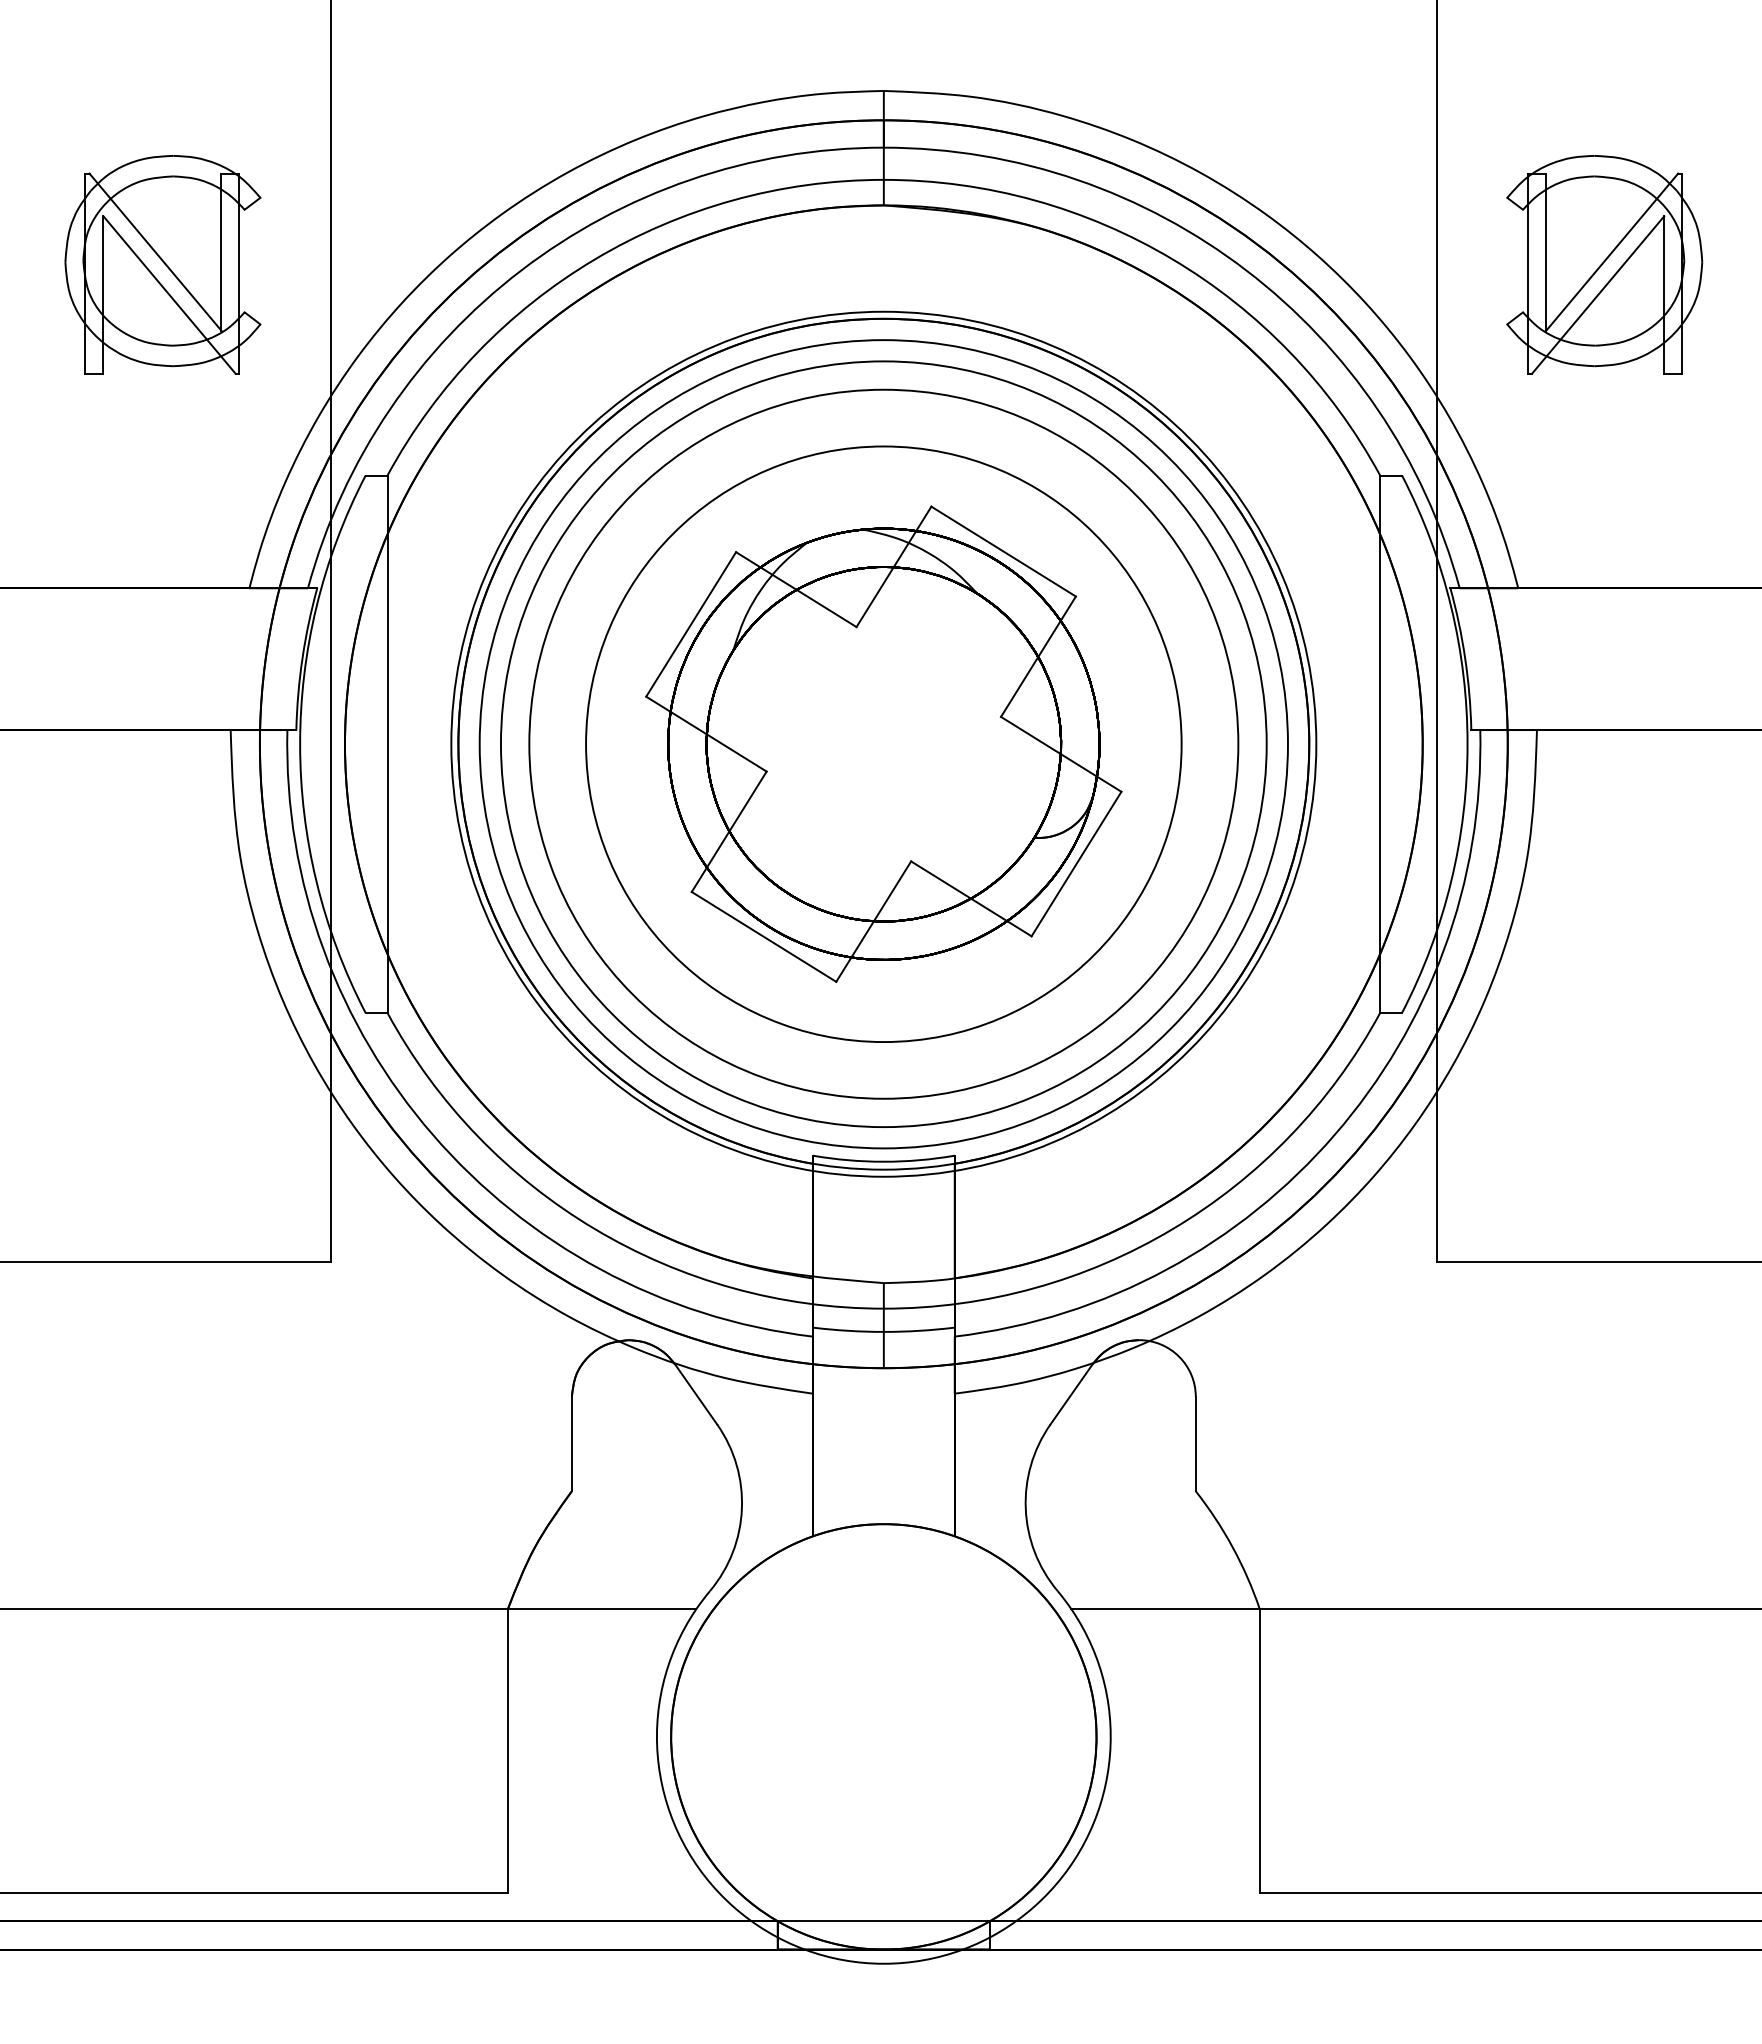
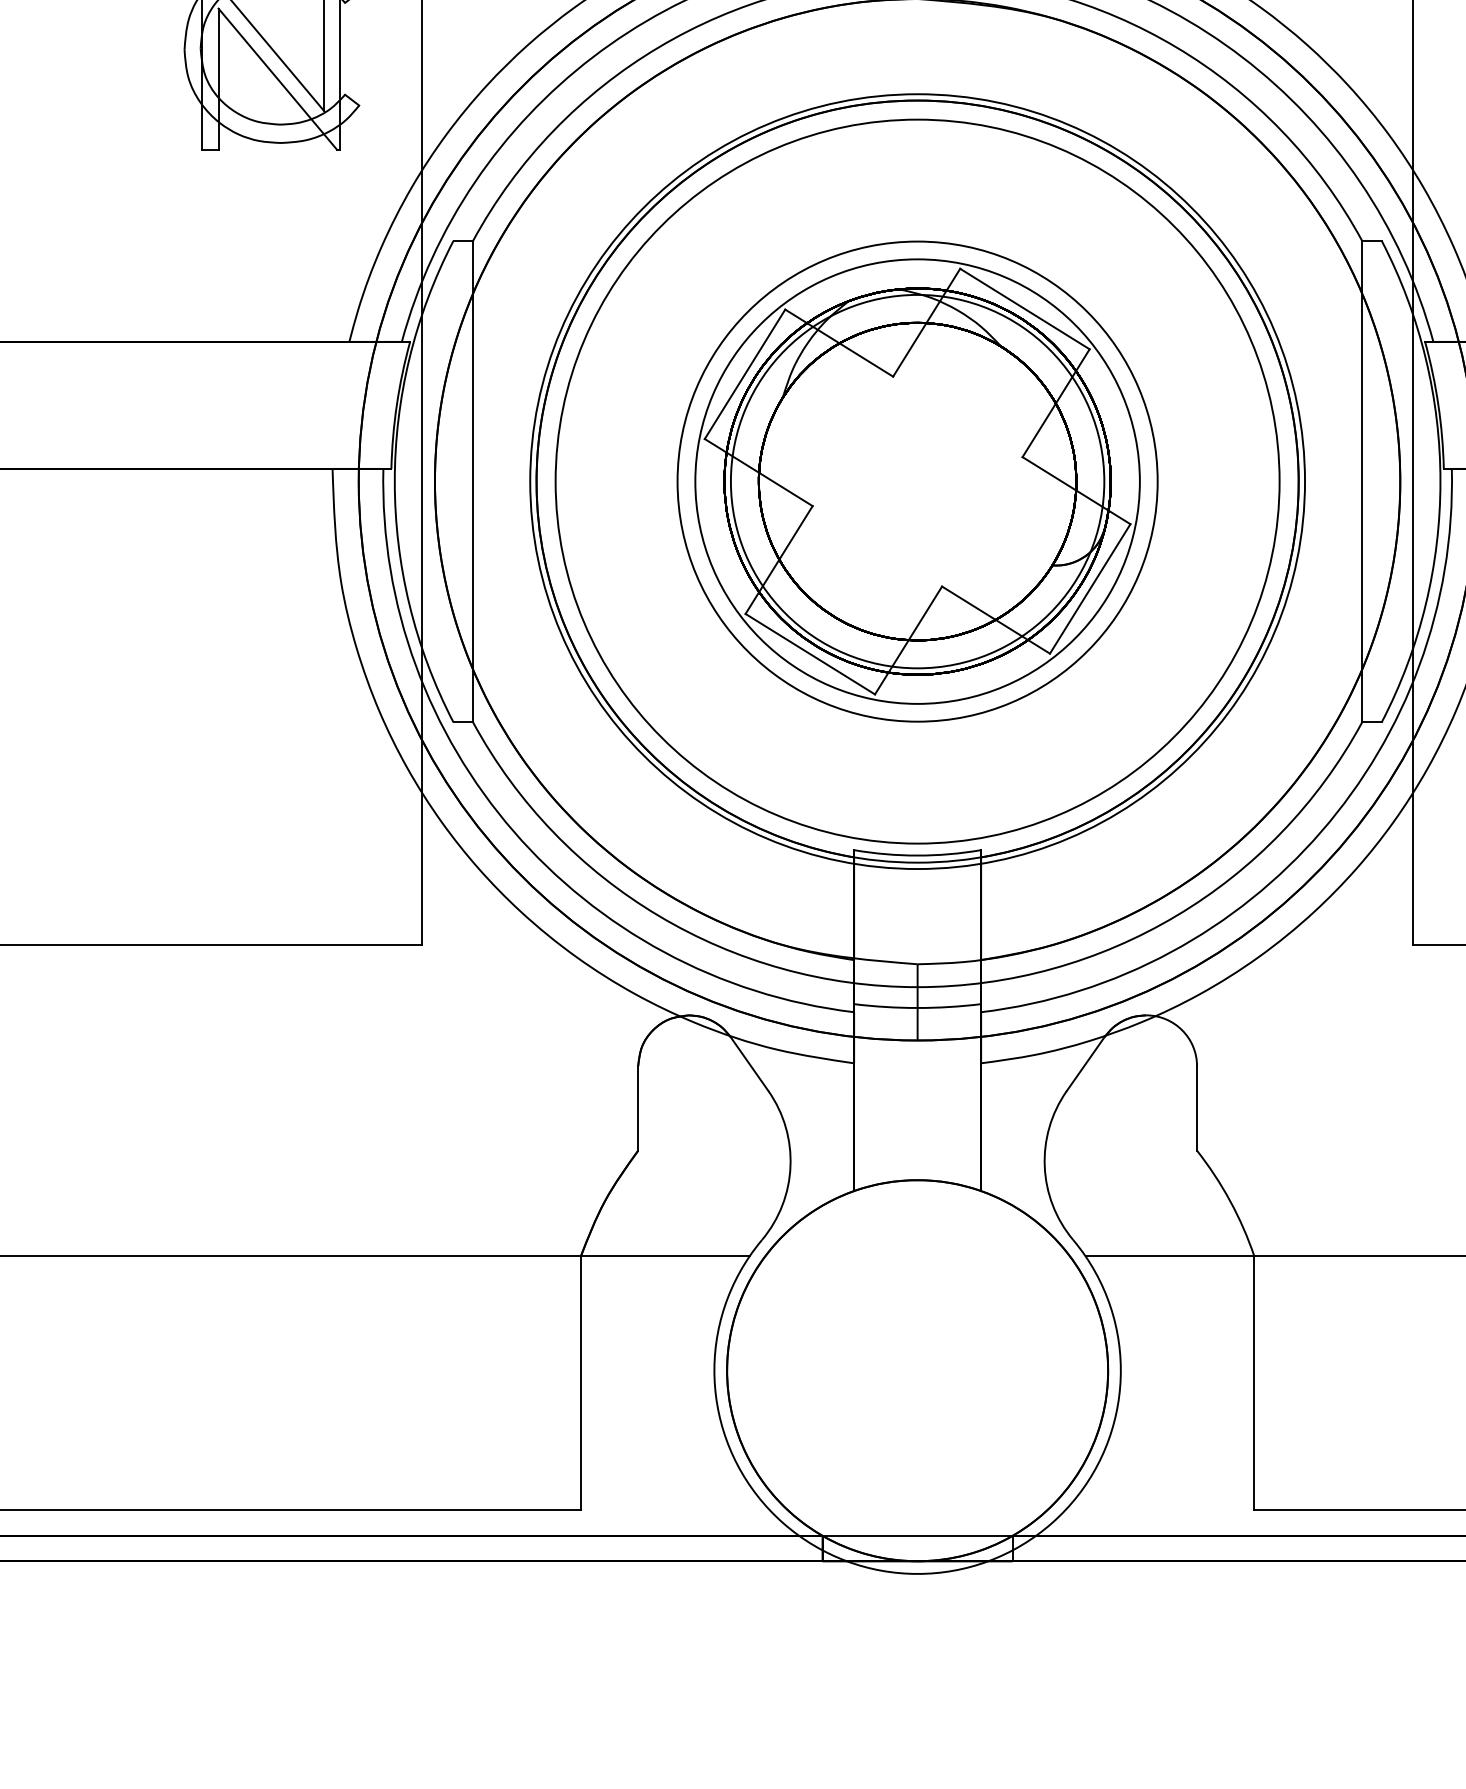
circle: (883, 743) -> (917, 480), size x0.7
circle: (883, 744) -> (917, 481), size x0.7
circle: (883, 744) -> (917, 481), size x0.7

